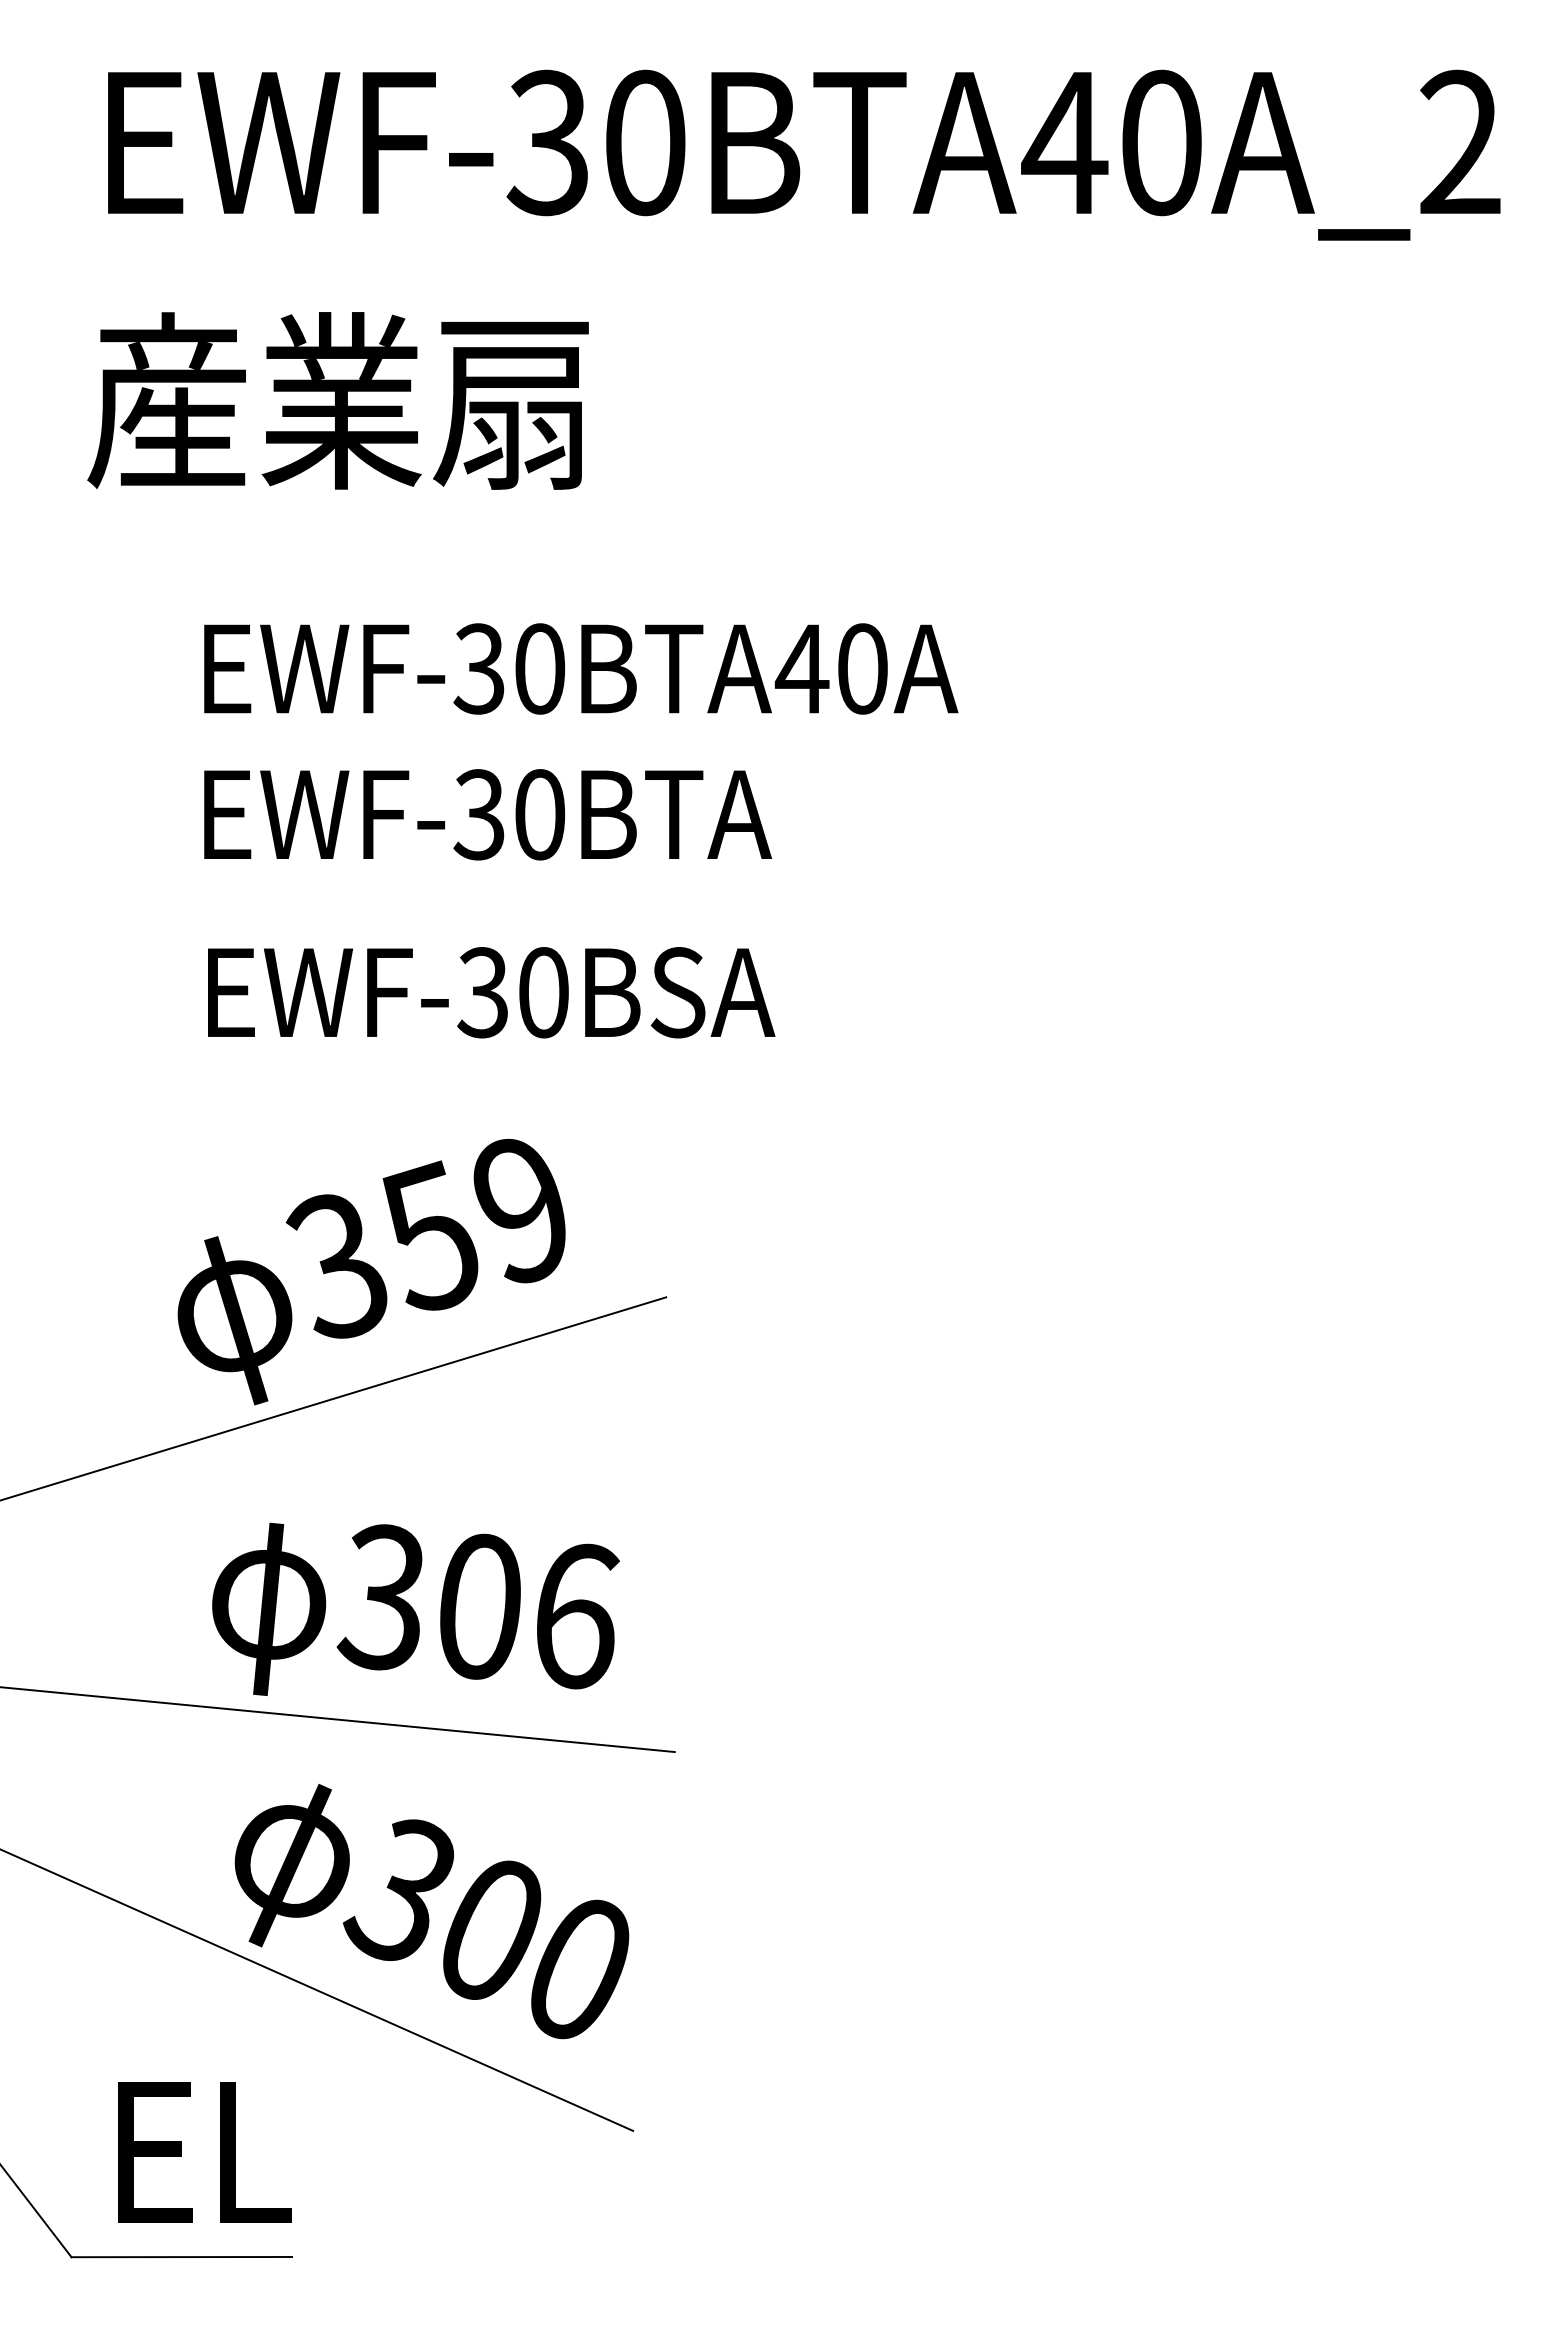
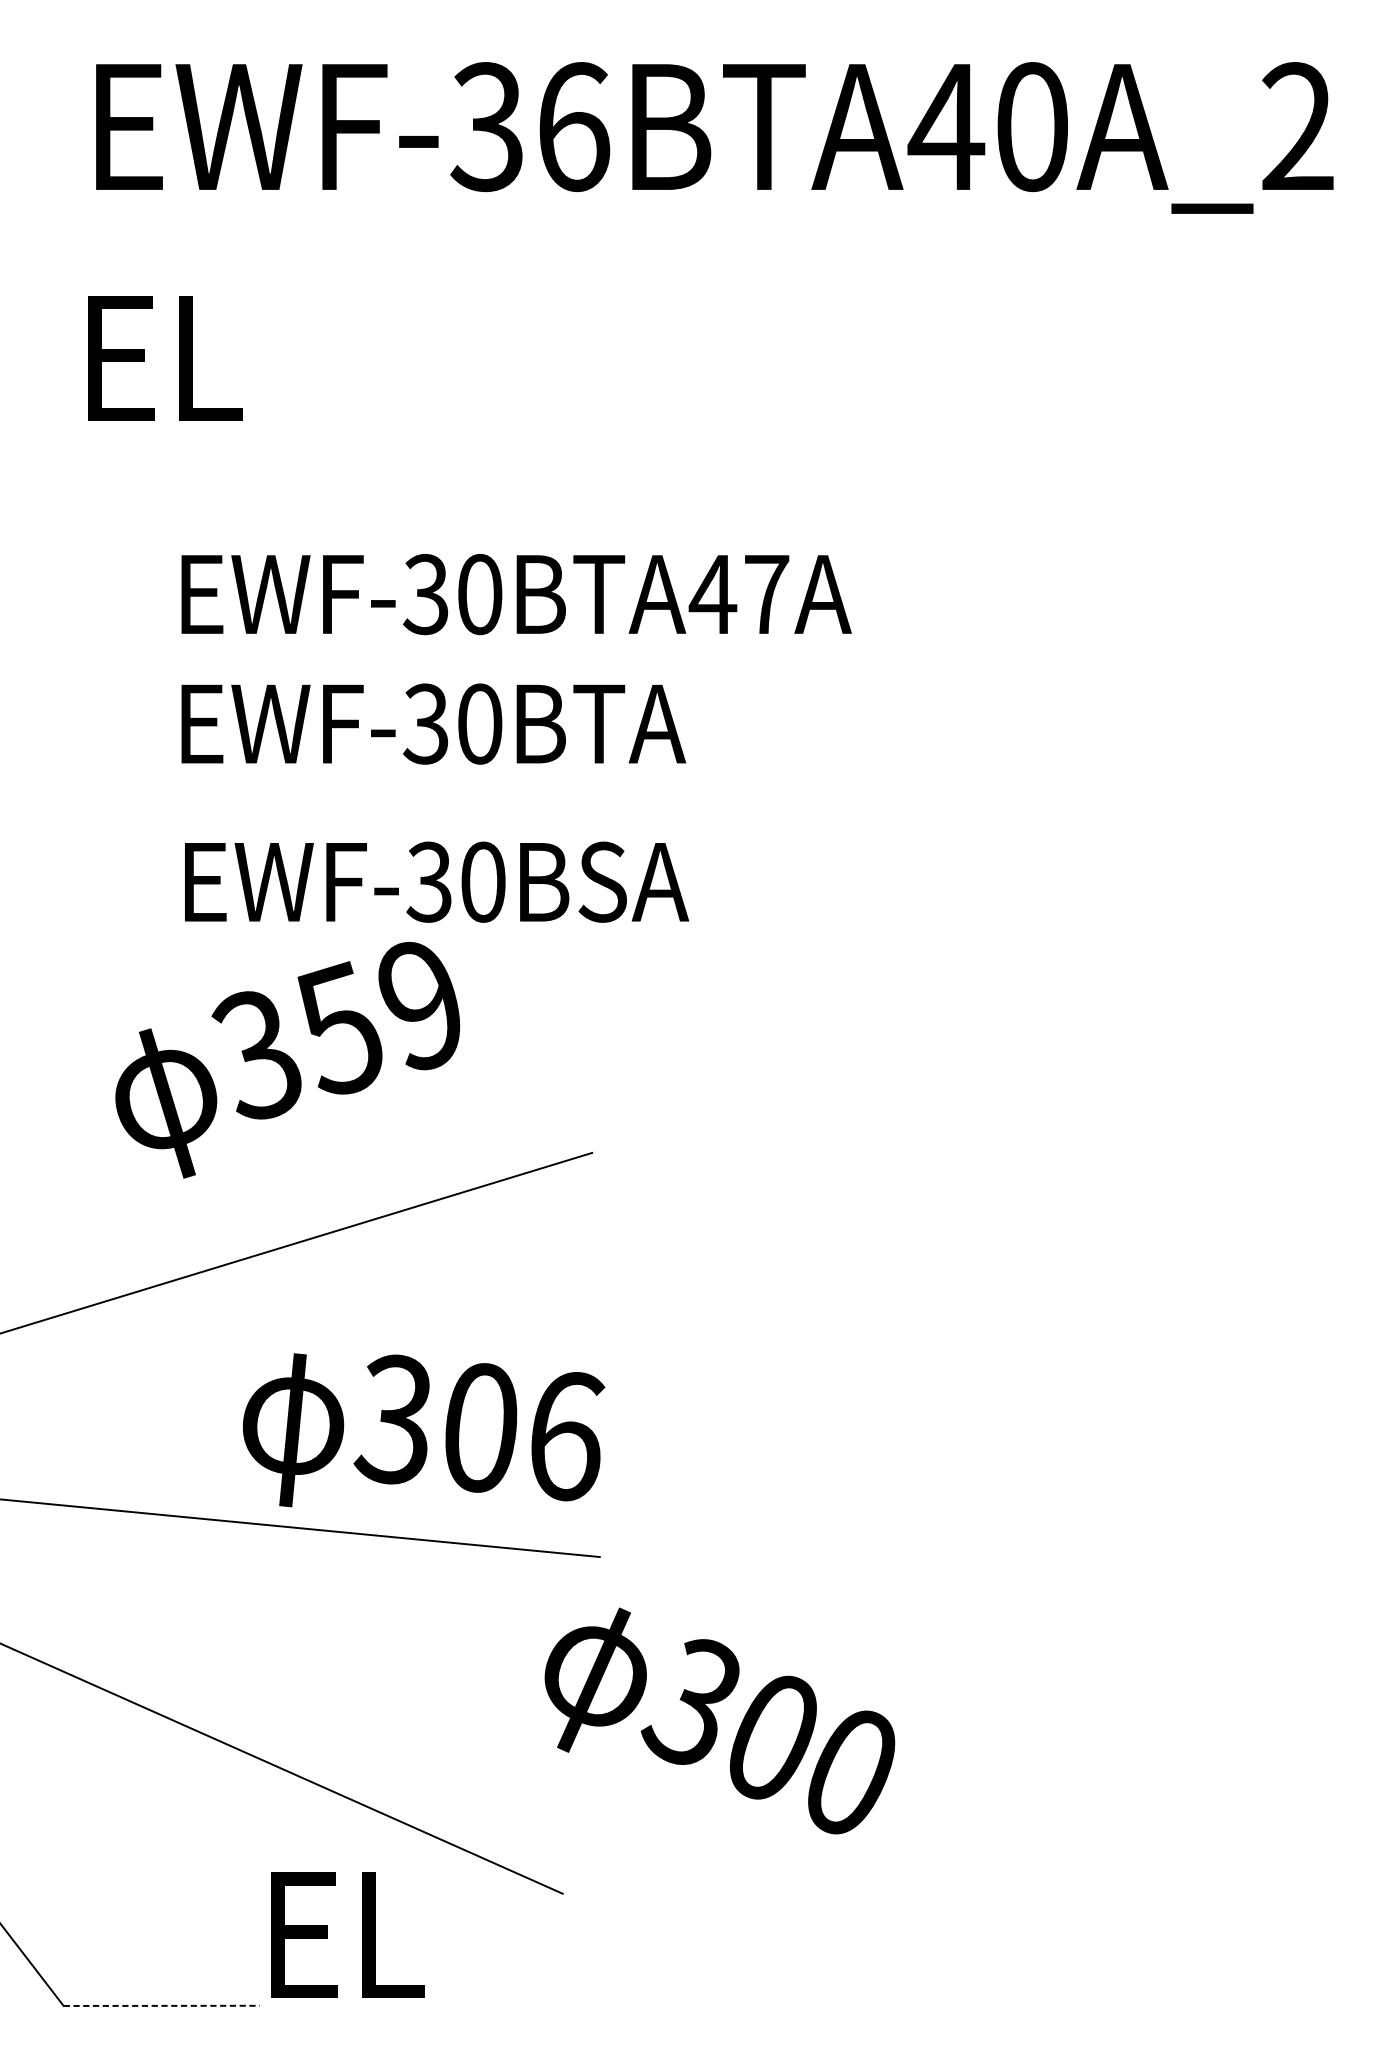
text: (646, 142) -> (574, 126), EWF-30BTA40A_2 -> EWF-36BTA40A_2
text: (337, 400) -> (300, 355), 産業扇 -> EL
text: (862, 668) -> (766, 594), EWF-30BTA40A -> EWF-30BTA47A
text: (371, 1271) -> (287, 1059), moved
text: (415, 1608) -> (423, 1429), moved
text: (431, 1911) -> (719, 1720), moved
text: (204, 2152) -> (348, 1935), moved
line: (182, 2257) -> (162, 2006), solid -> dashed

